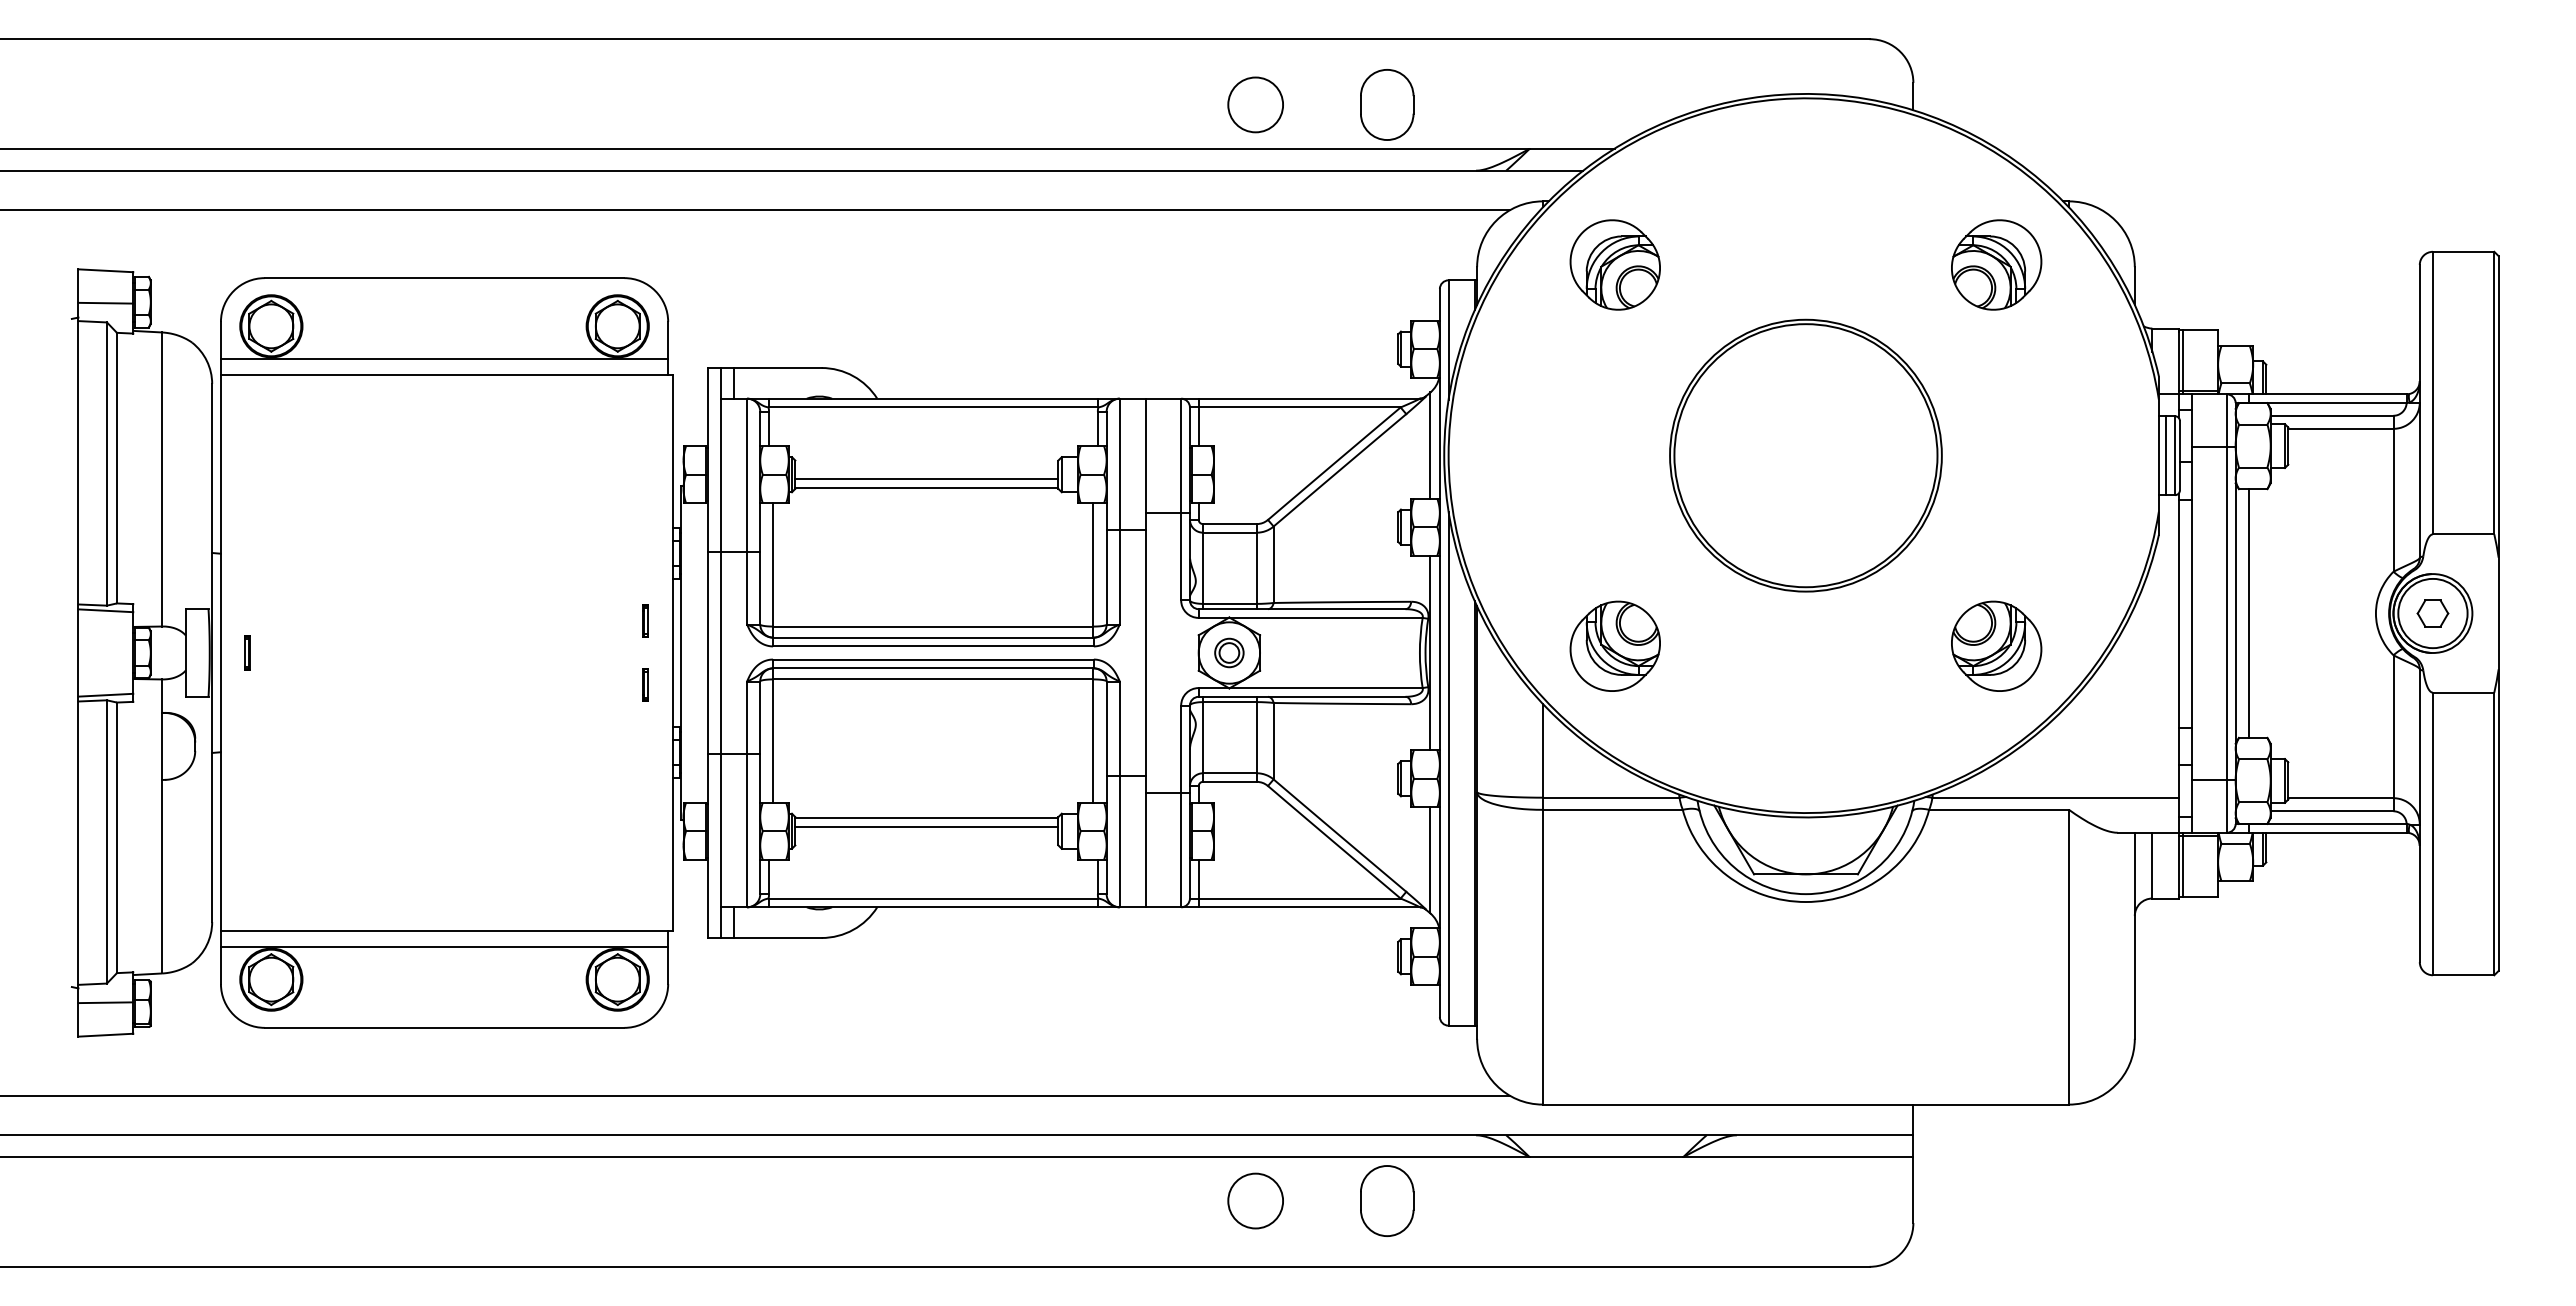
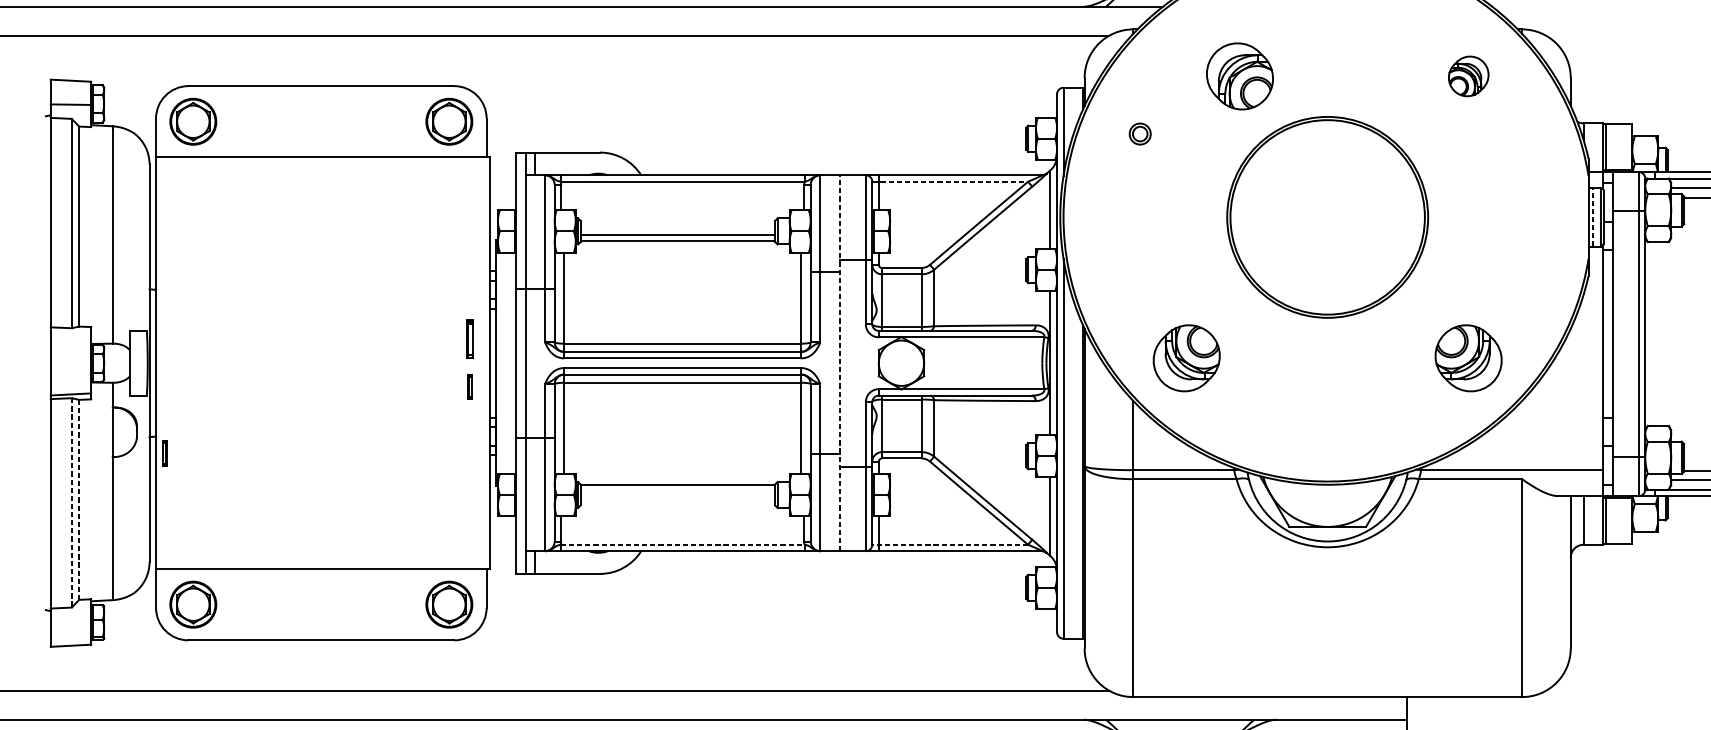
part: (1614, 264) -> (1239, 76), moved
part: (1996, 264) -> (1468, 76), size x0.6
line: (444, 358) -> (321, 145), removed
line: (1295, 407) -> (950, 181), solid -> dashed
line: (2165, 455) -> (1593, 217), solid -> dashed
line: (105, 610) -> (70, 331), removed
line: (2248, 613) -> (1654, 334), removed
part: (645, 620) -> (469, 339), size x1.6
part: (247, 652) -> (164, 453), moved
line: (1146, 652) -> (840, 362), solid -> dashed
part: (1229, 652) -> (1140, 133), moved
line: (926, 826) -> (677, 491), removed
line: (116, 838) -> (78, 500), solid -> dashed
line: (106, 841) -> (71, 502), solid -> dashed
line: (933, 898) -> (682, 544), solid -> dashed
line: (1294, 898) -> (949, 544), solid -> dashed
line: (444, 947) -> (321, 580), removed
line: (105, 1002) -> (70, 621), removed

